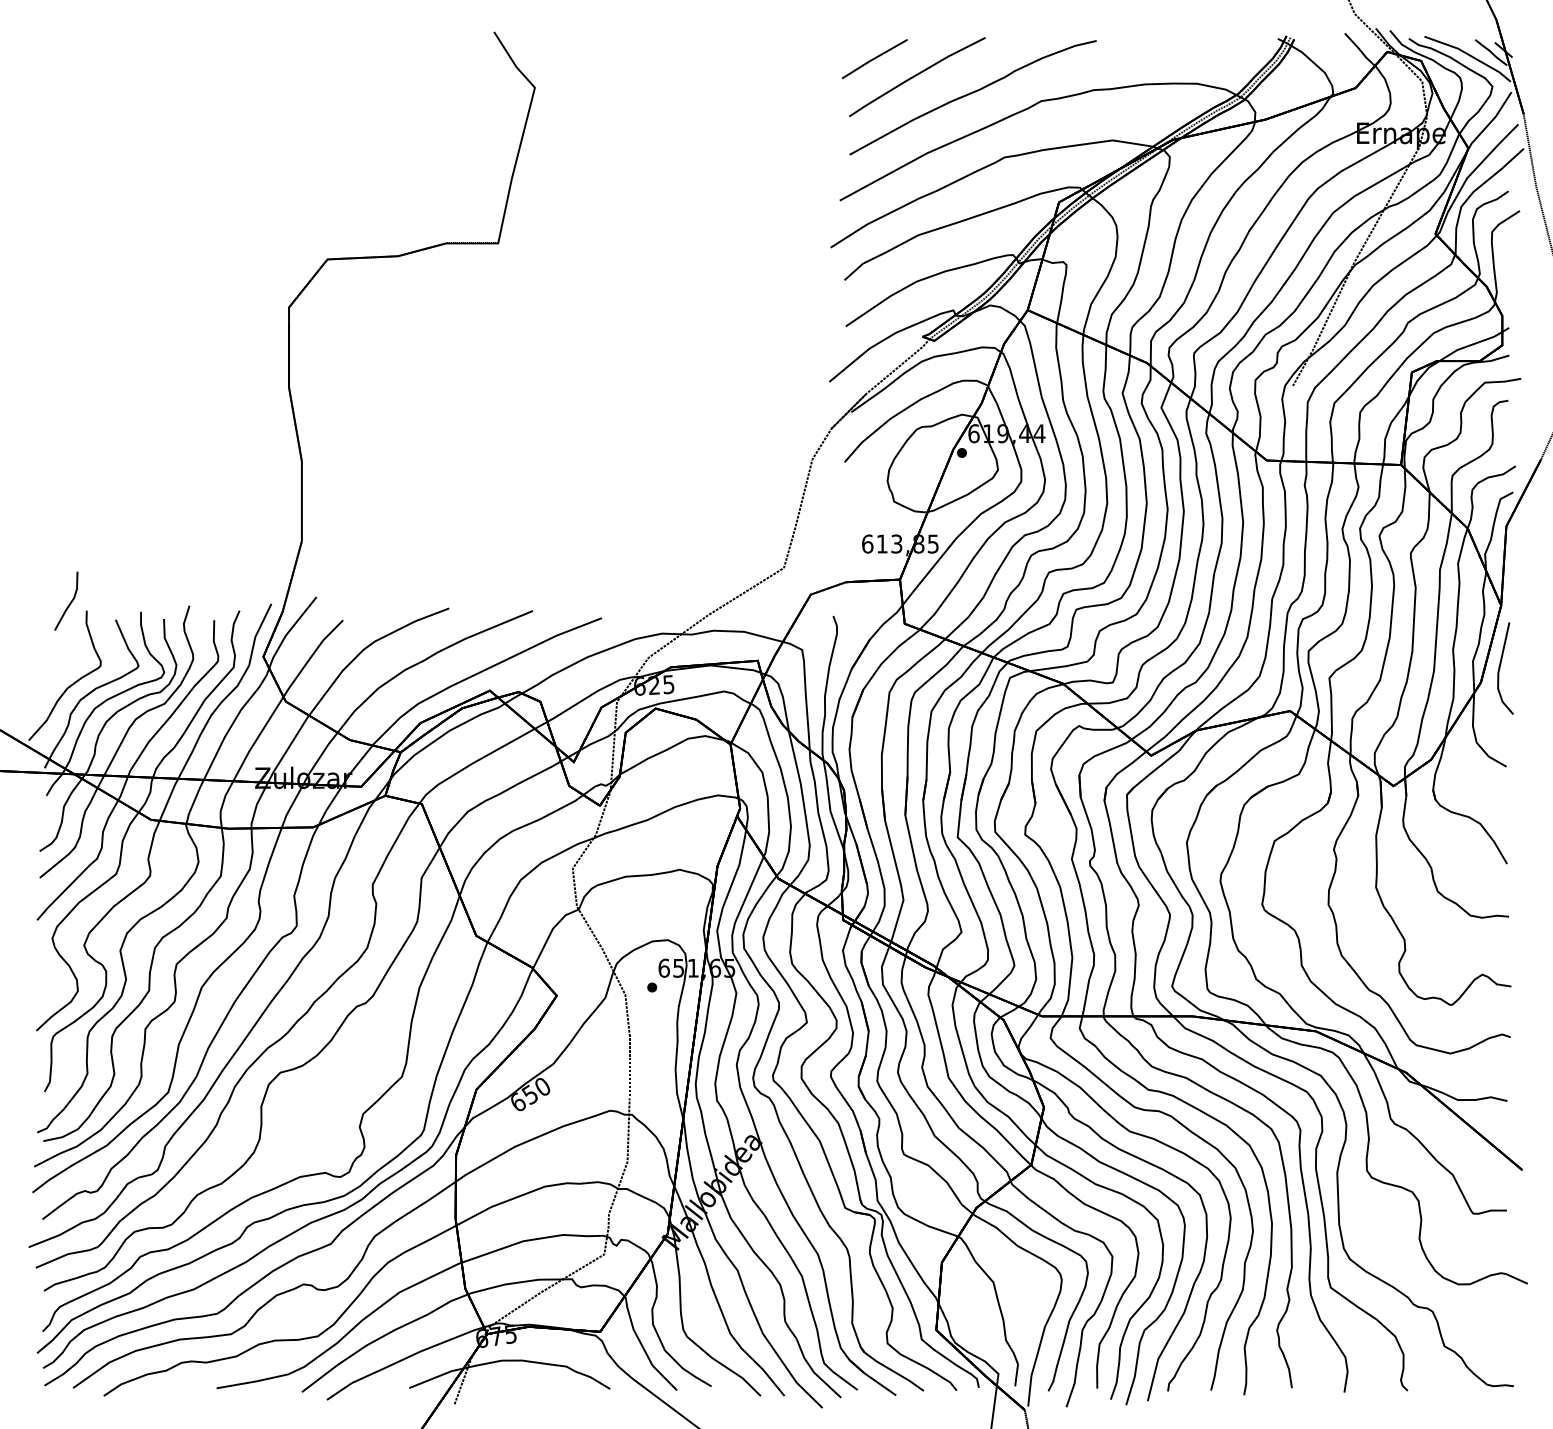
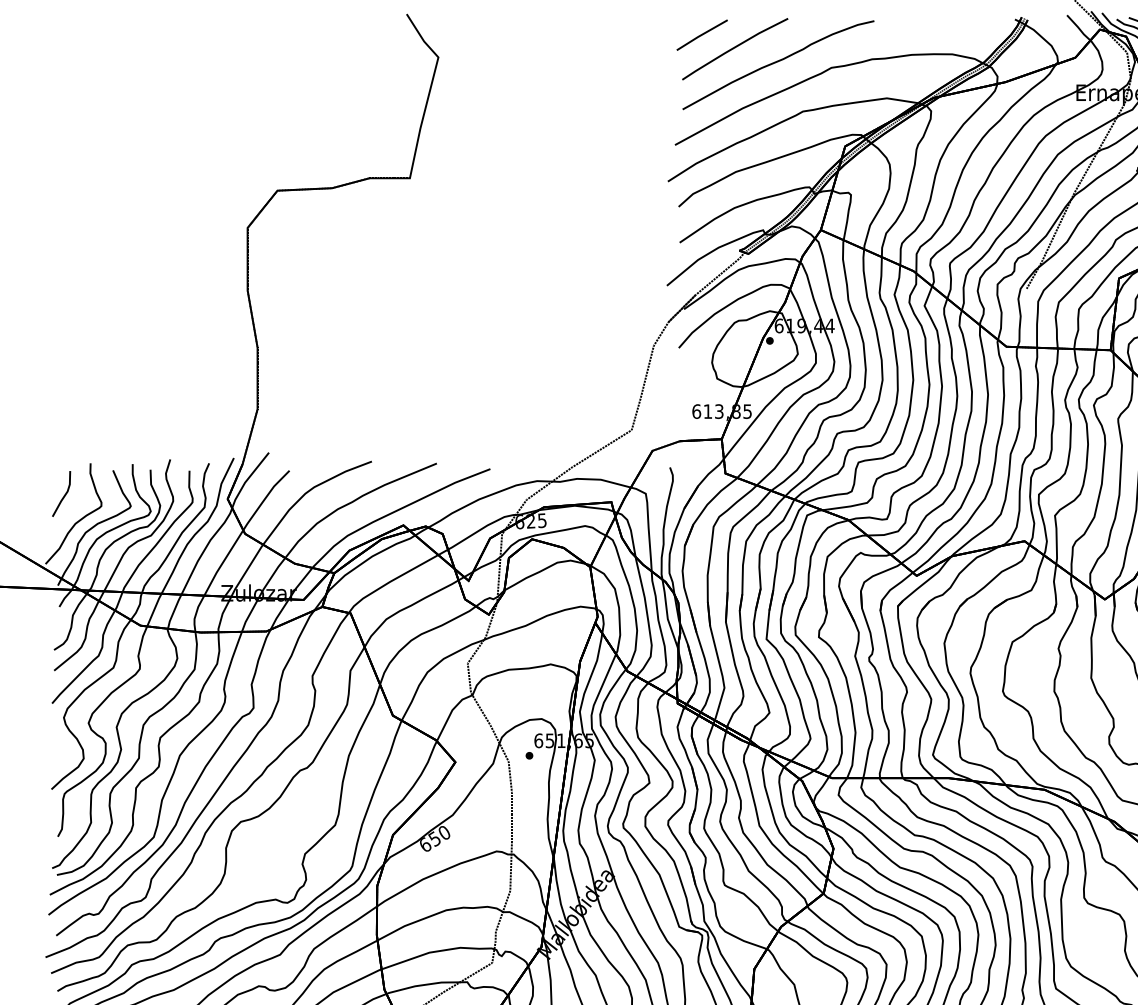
line: (70, 601) -> (64, 494), moved

